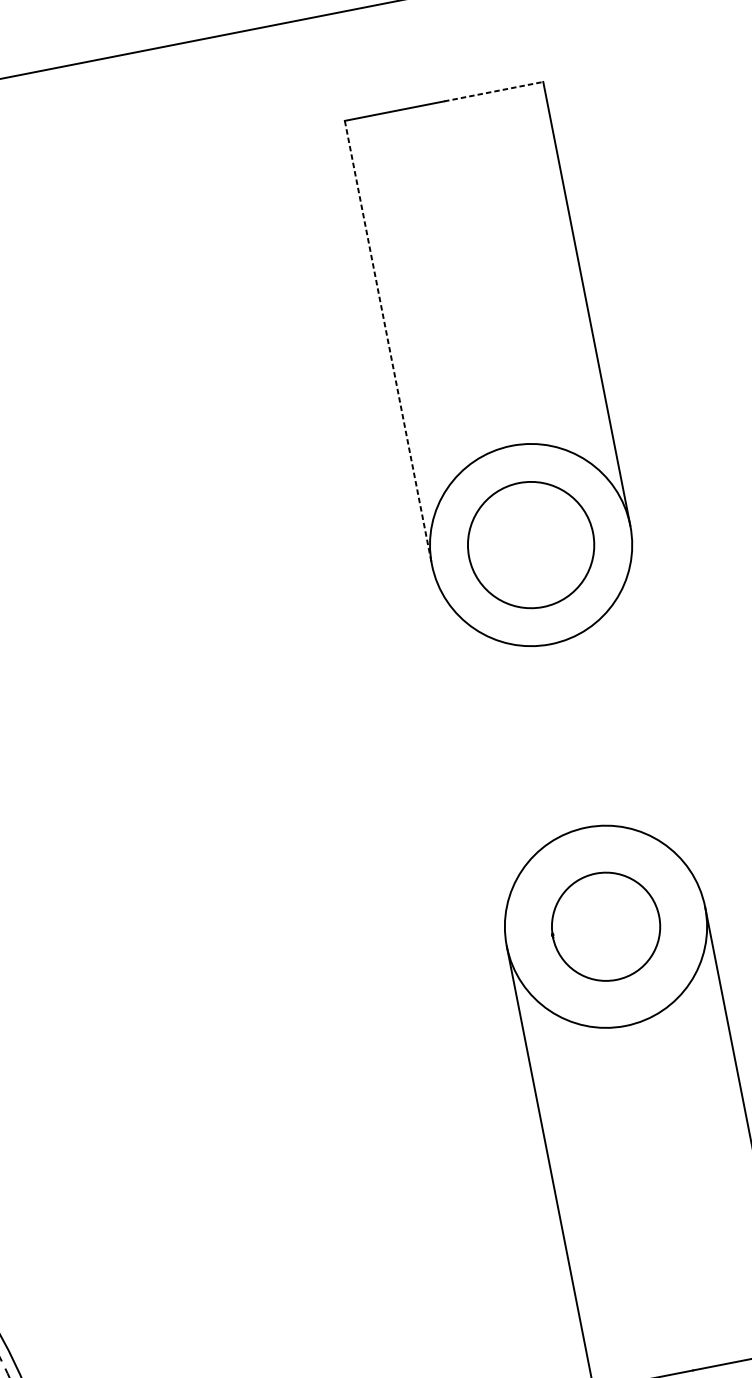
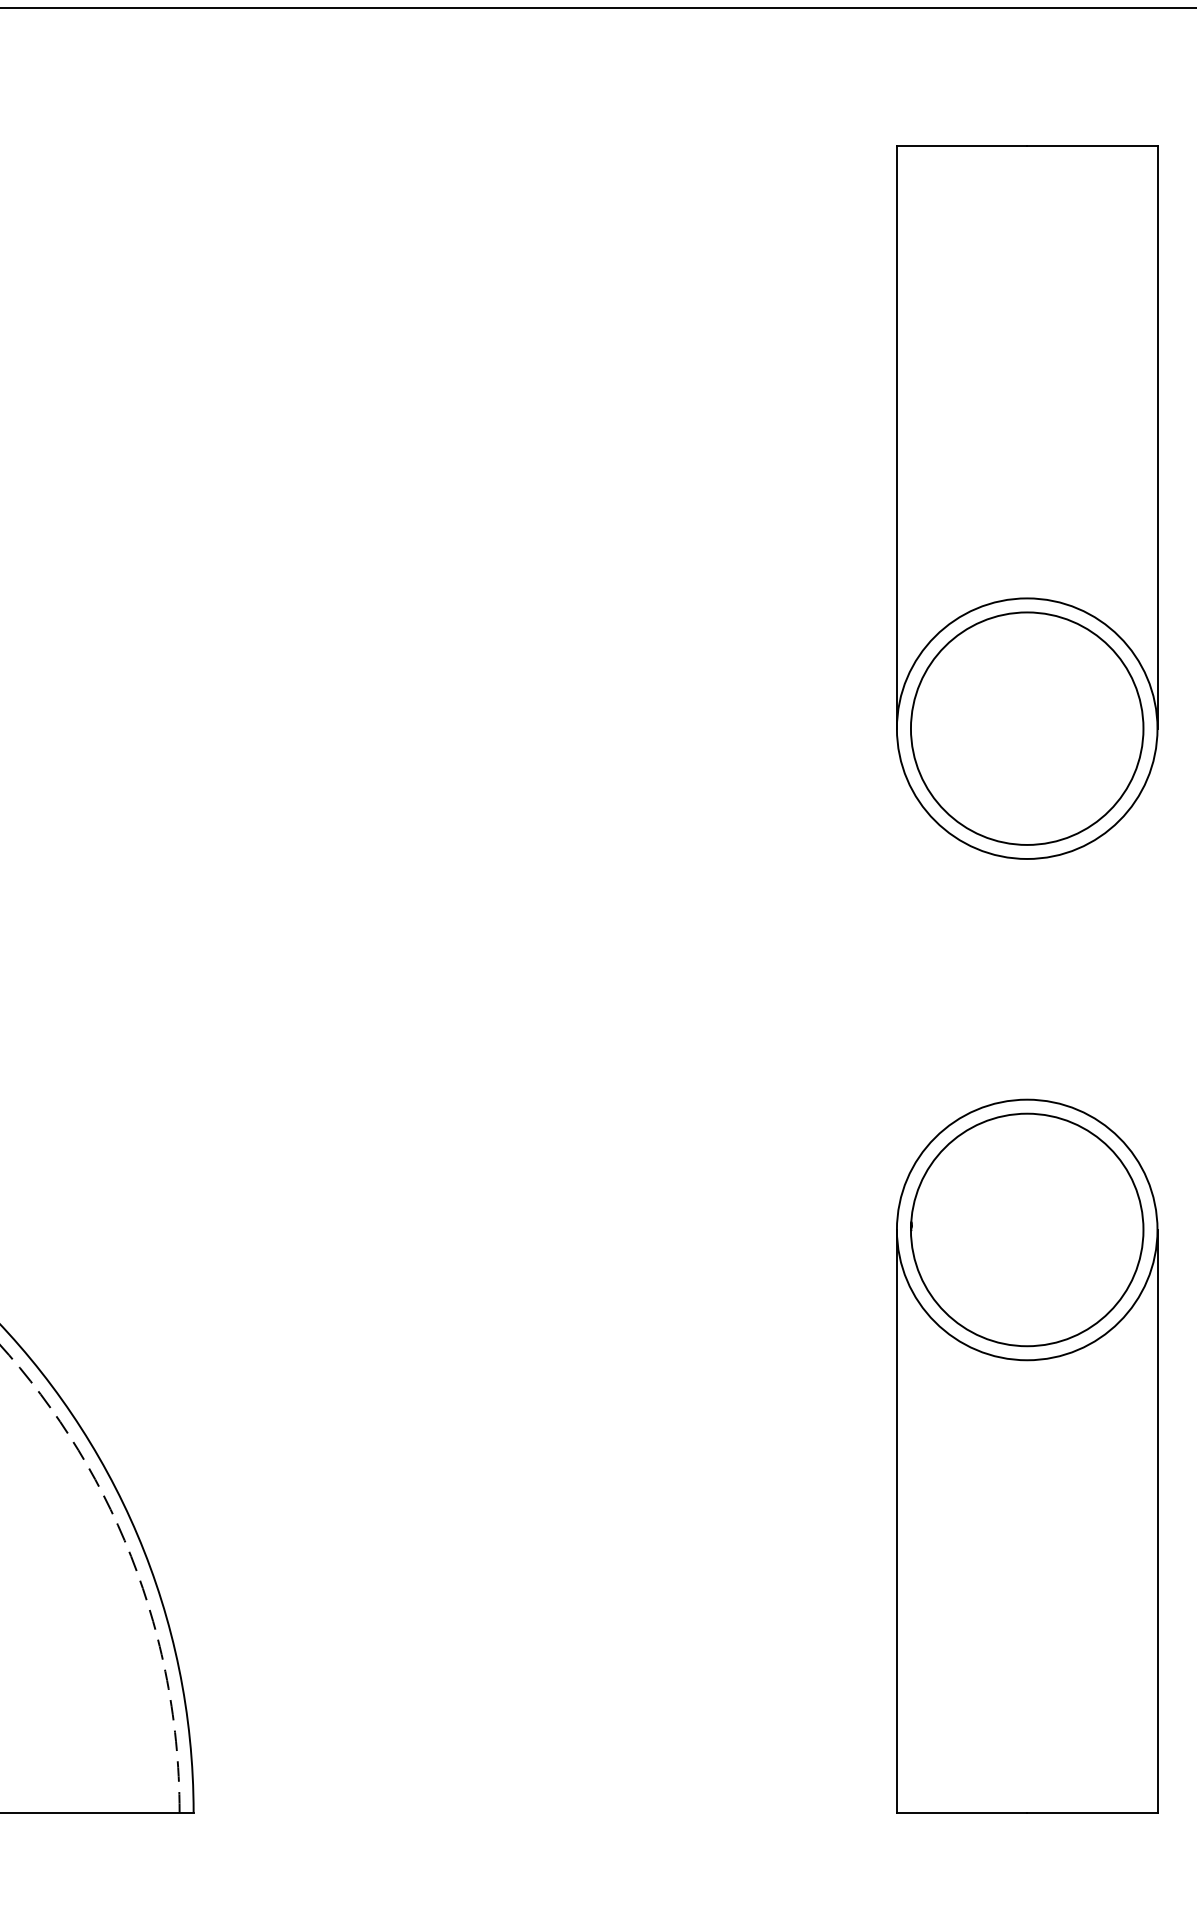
line: (493, 91) -> (1092, 146), dashed -> solid
line: (388, 342) -> (896, 437), dashed -> solid
circle: (530, 545) -> (1026, 728), size x1.43
part: (606, 926) -> (1027, 1229), size x1.67

